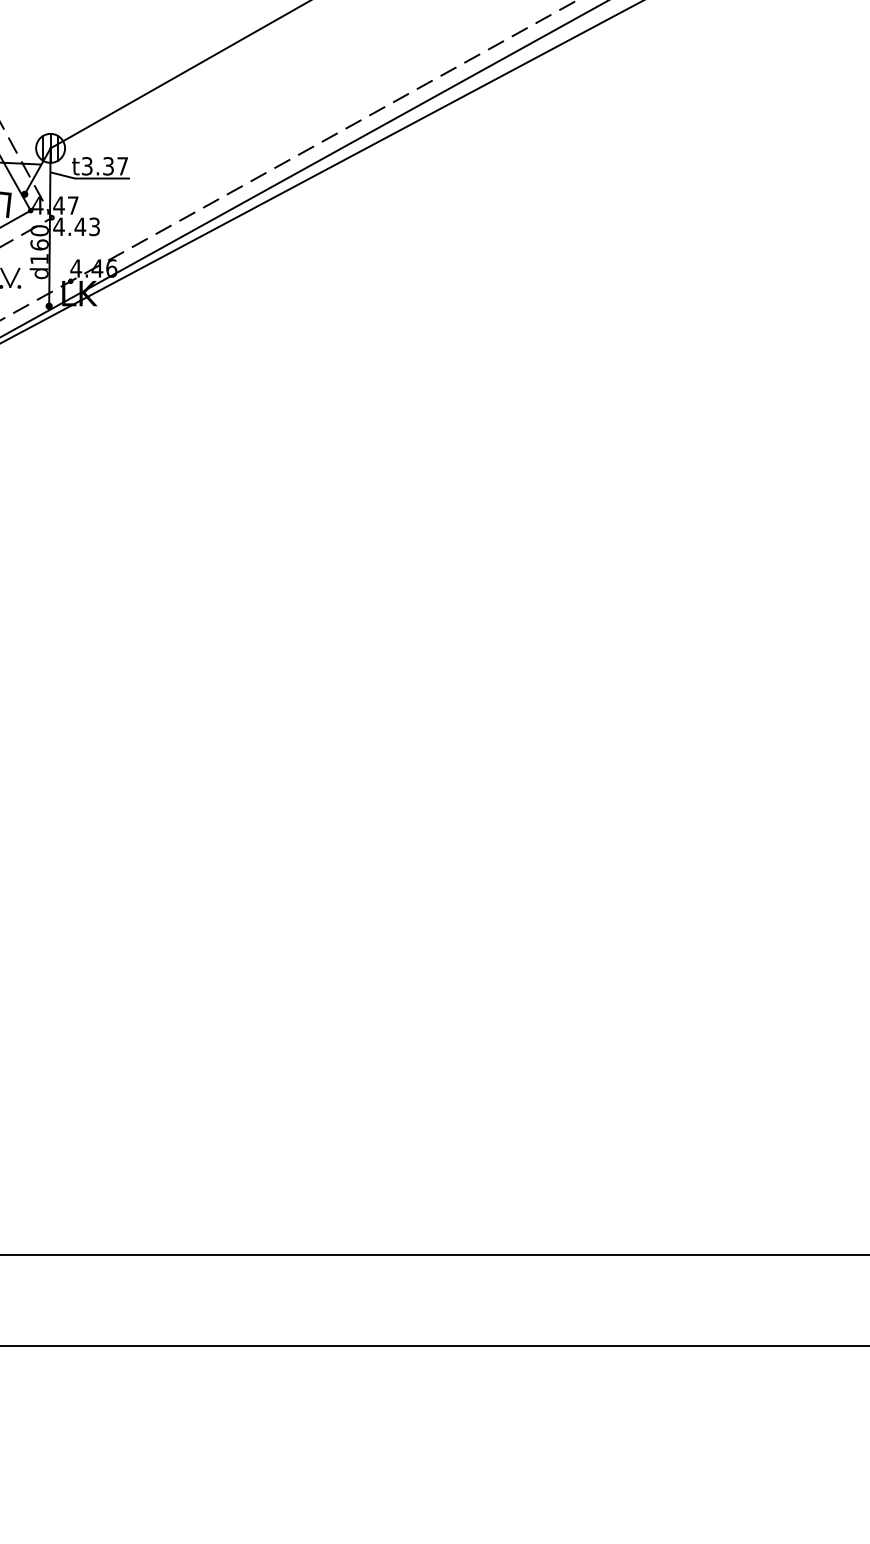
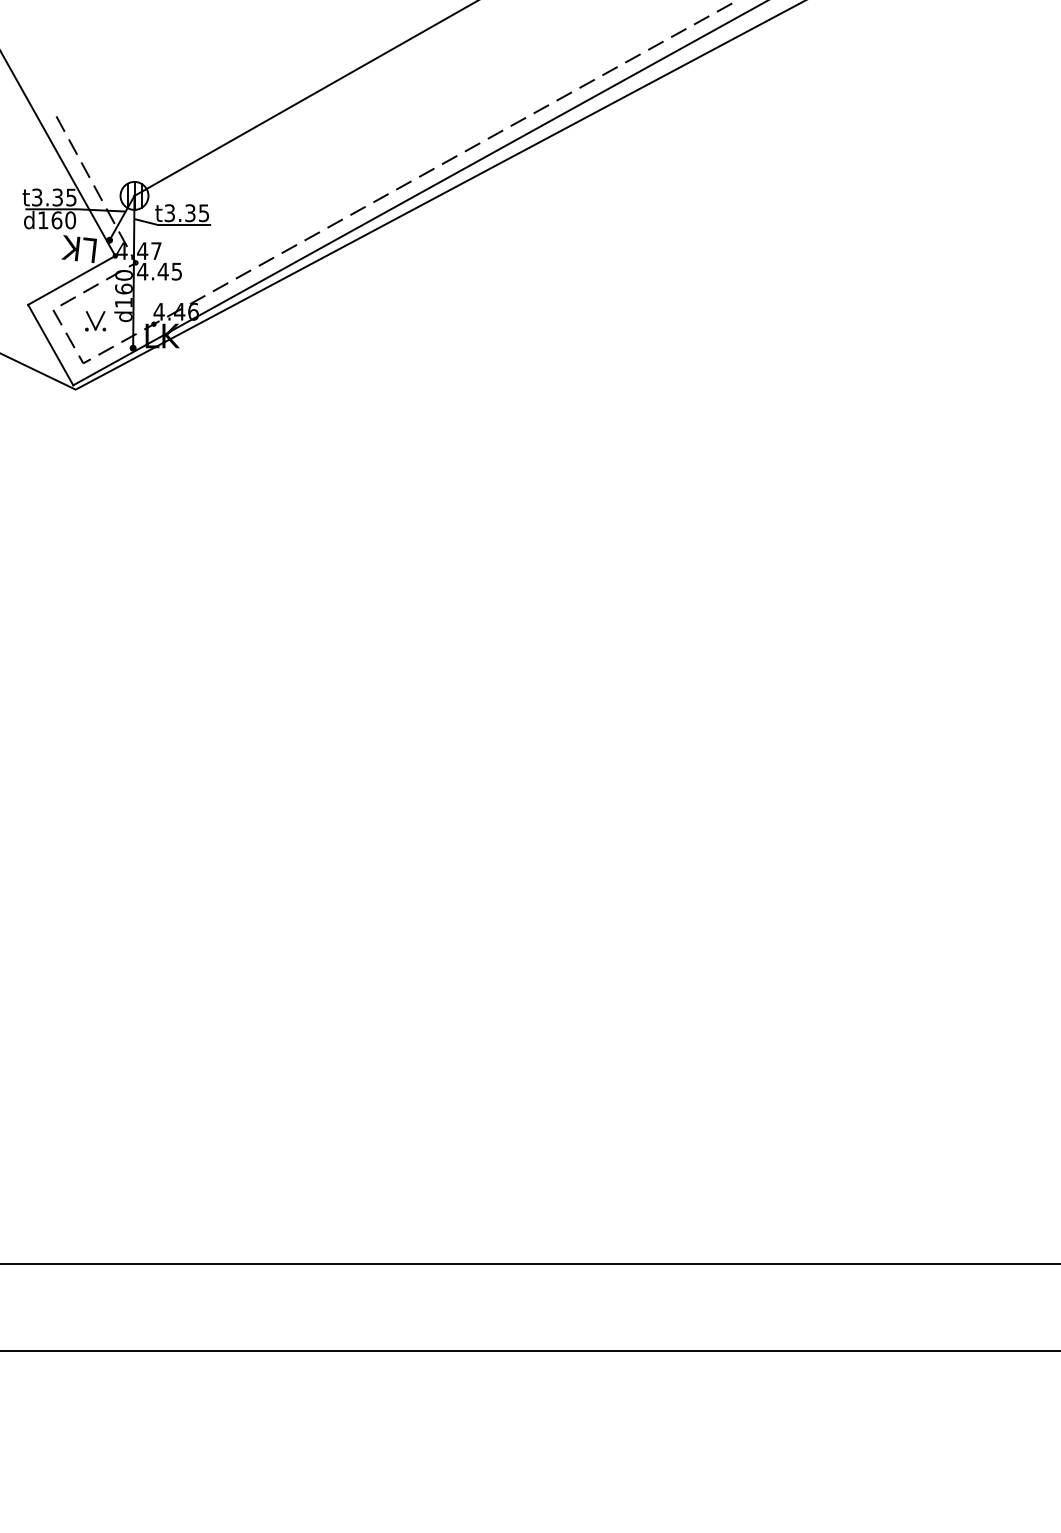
text: (123, 166) -> (204, 213), t3.37 -> t3.35
text: (95, 225) -> (177, 270), 4.43 -> 4.45

